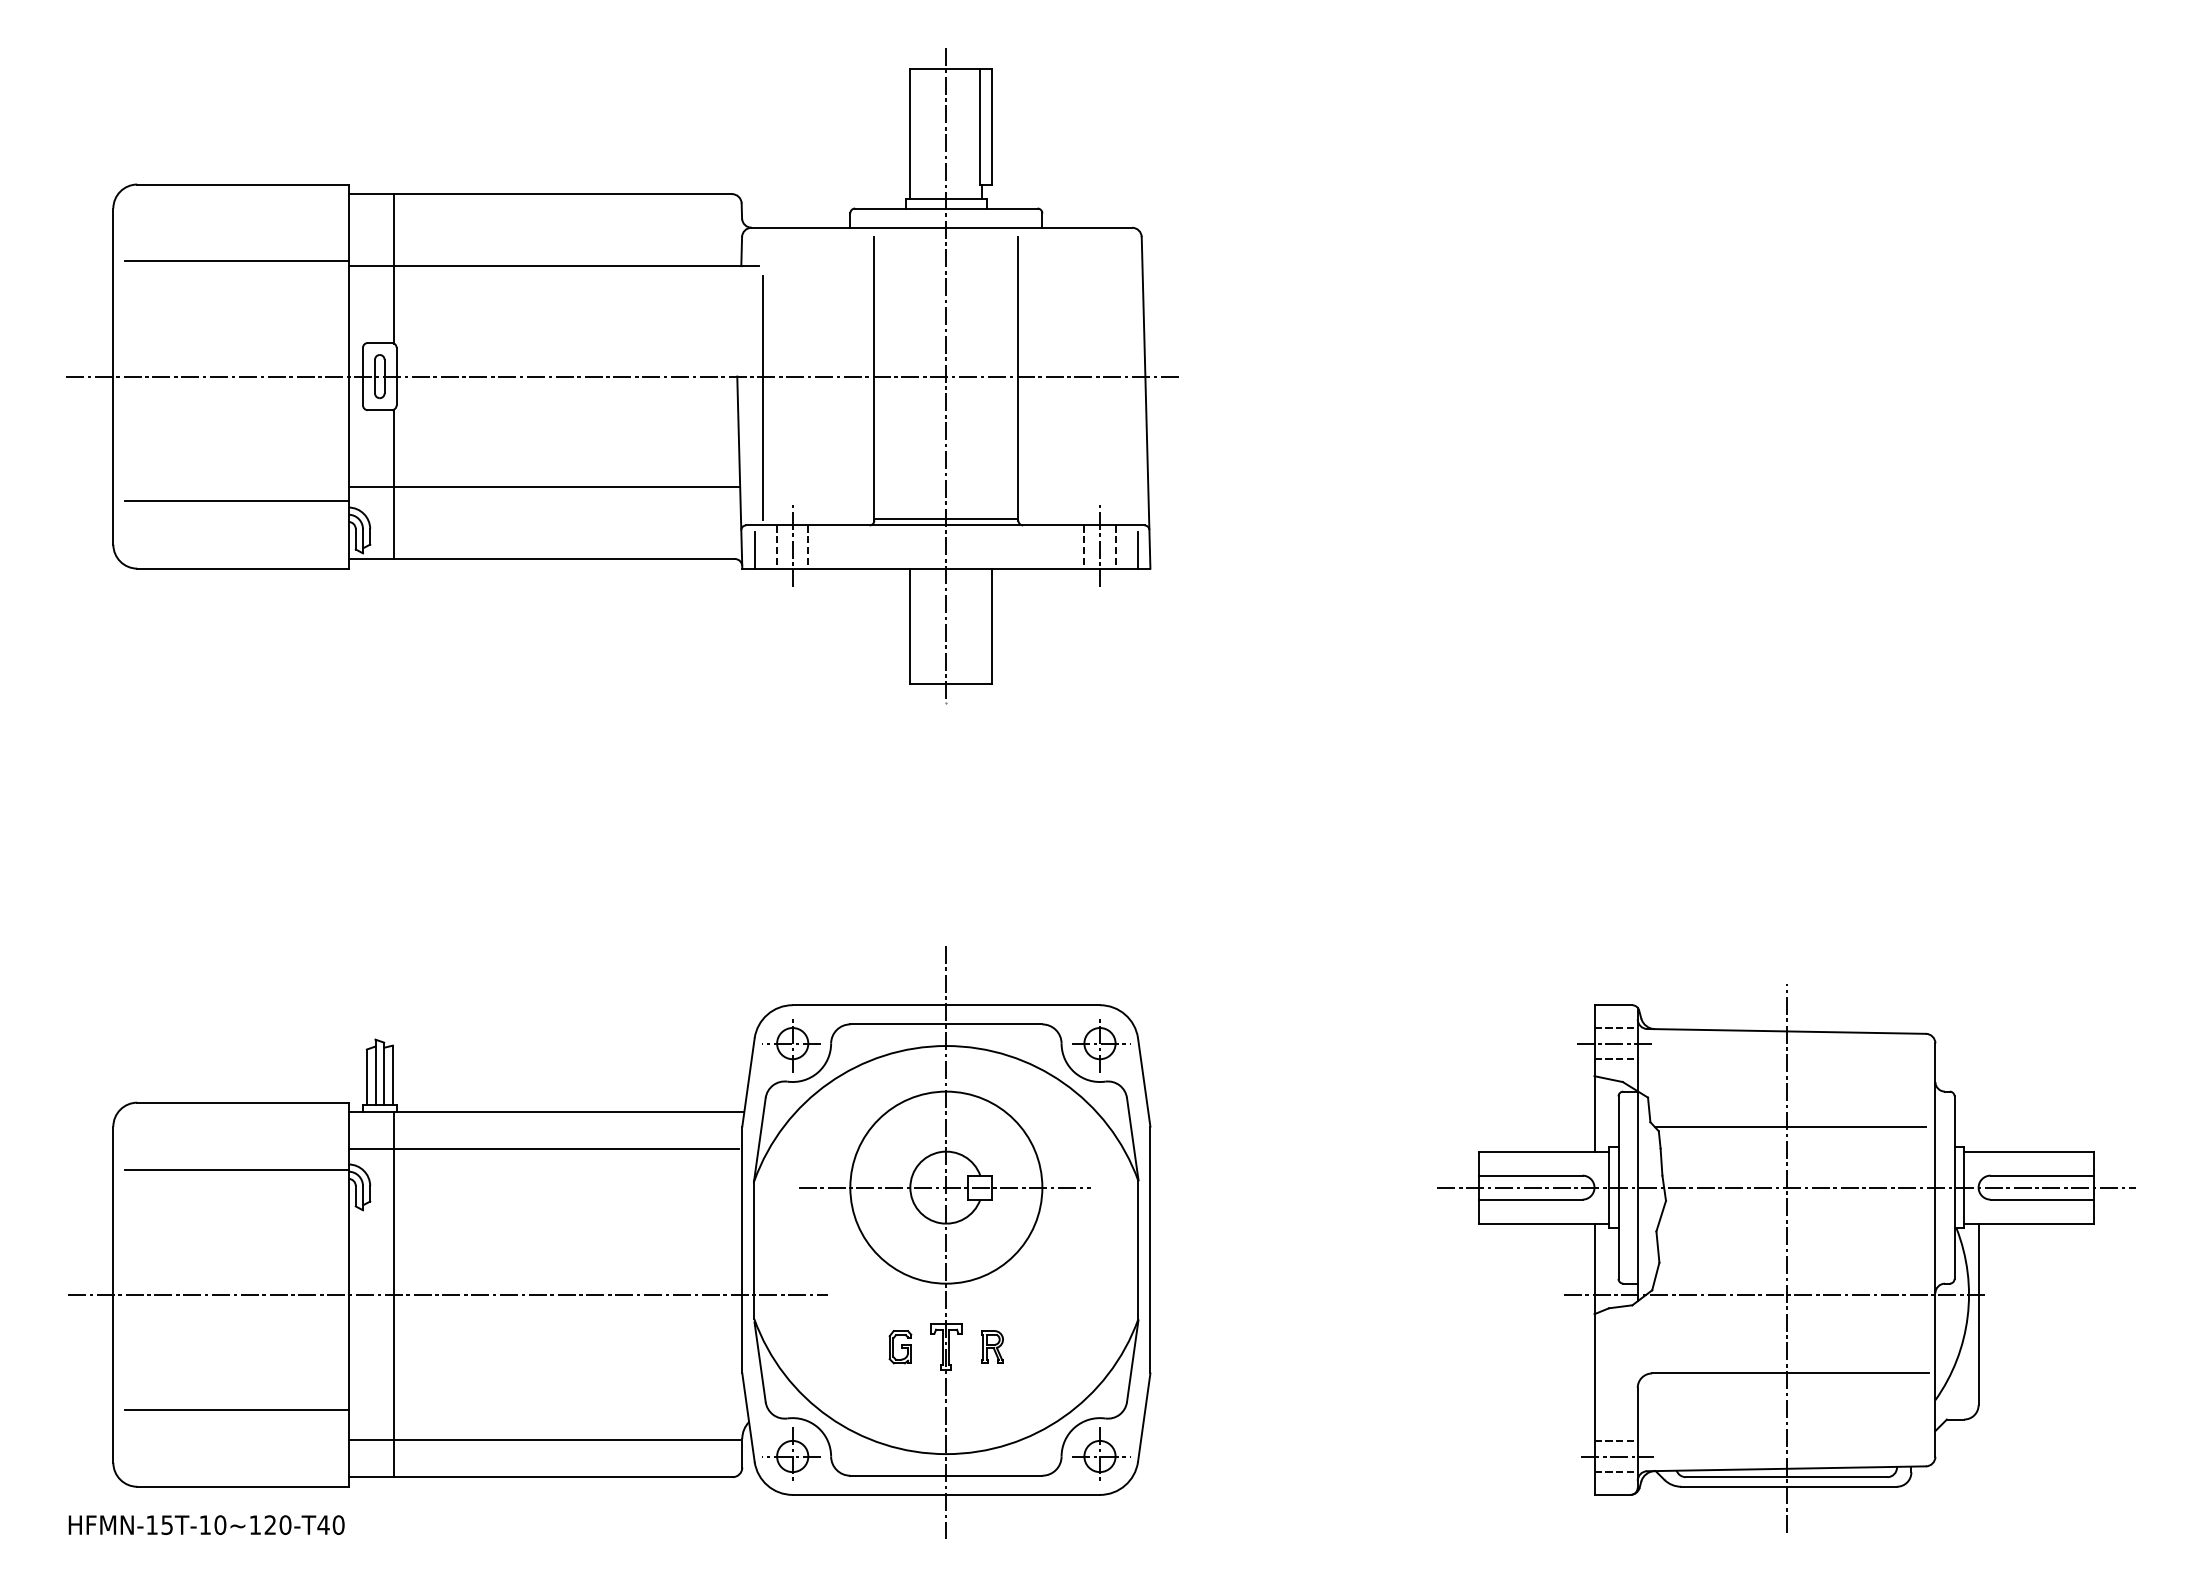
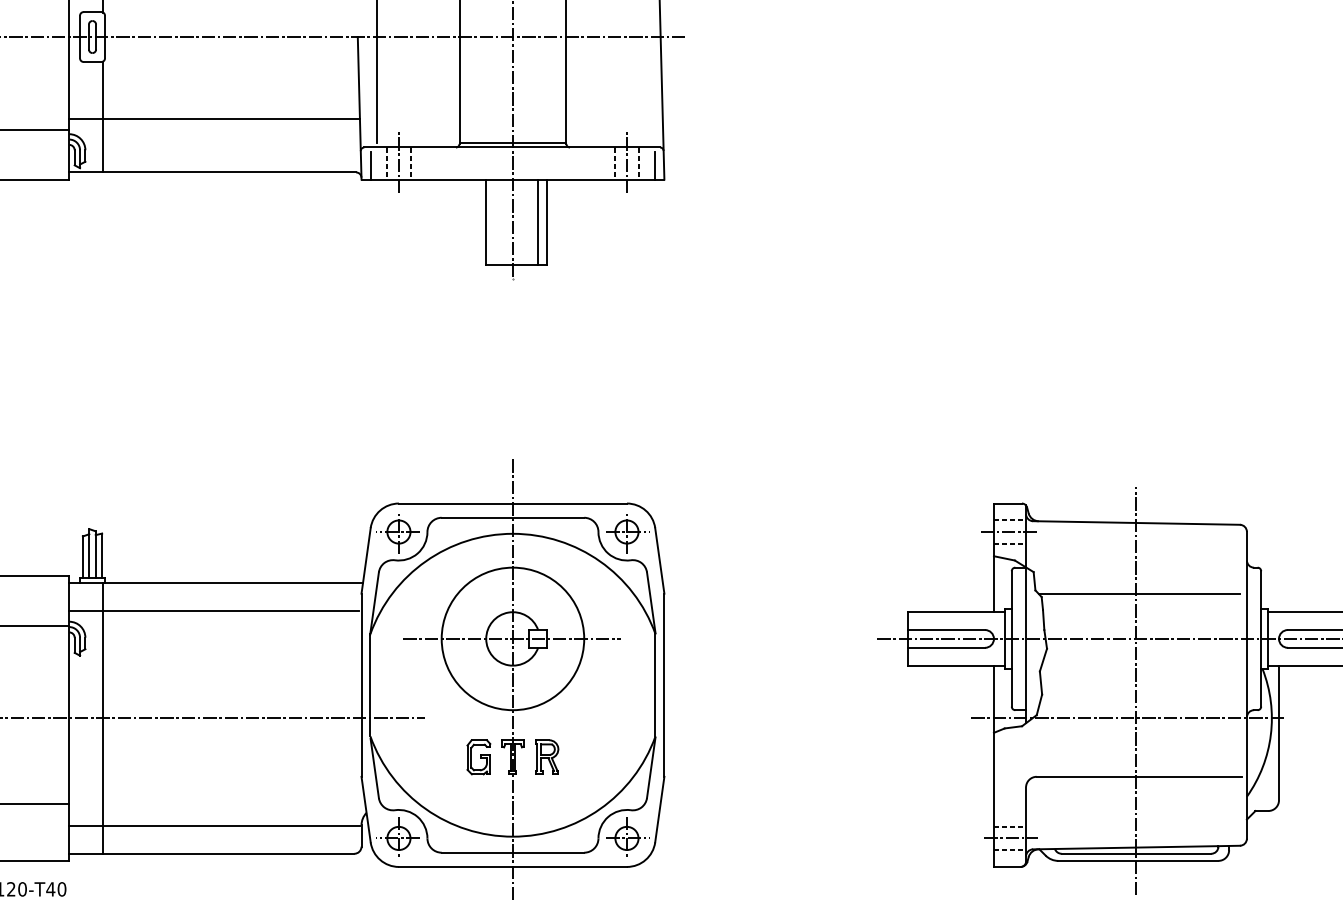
line: (980, 625) -> (538, 221), added
part: (992, 1346) -> (547, 756), size x1.43
part: (900, 1347) -> (478, 757), size x1.43

